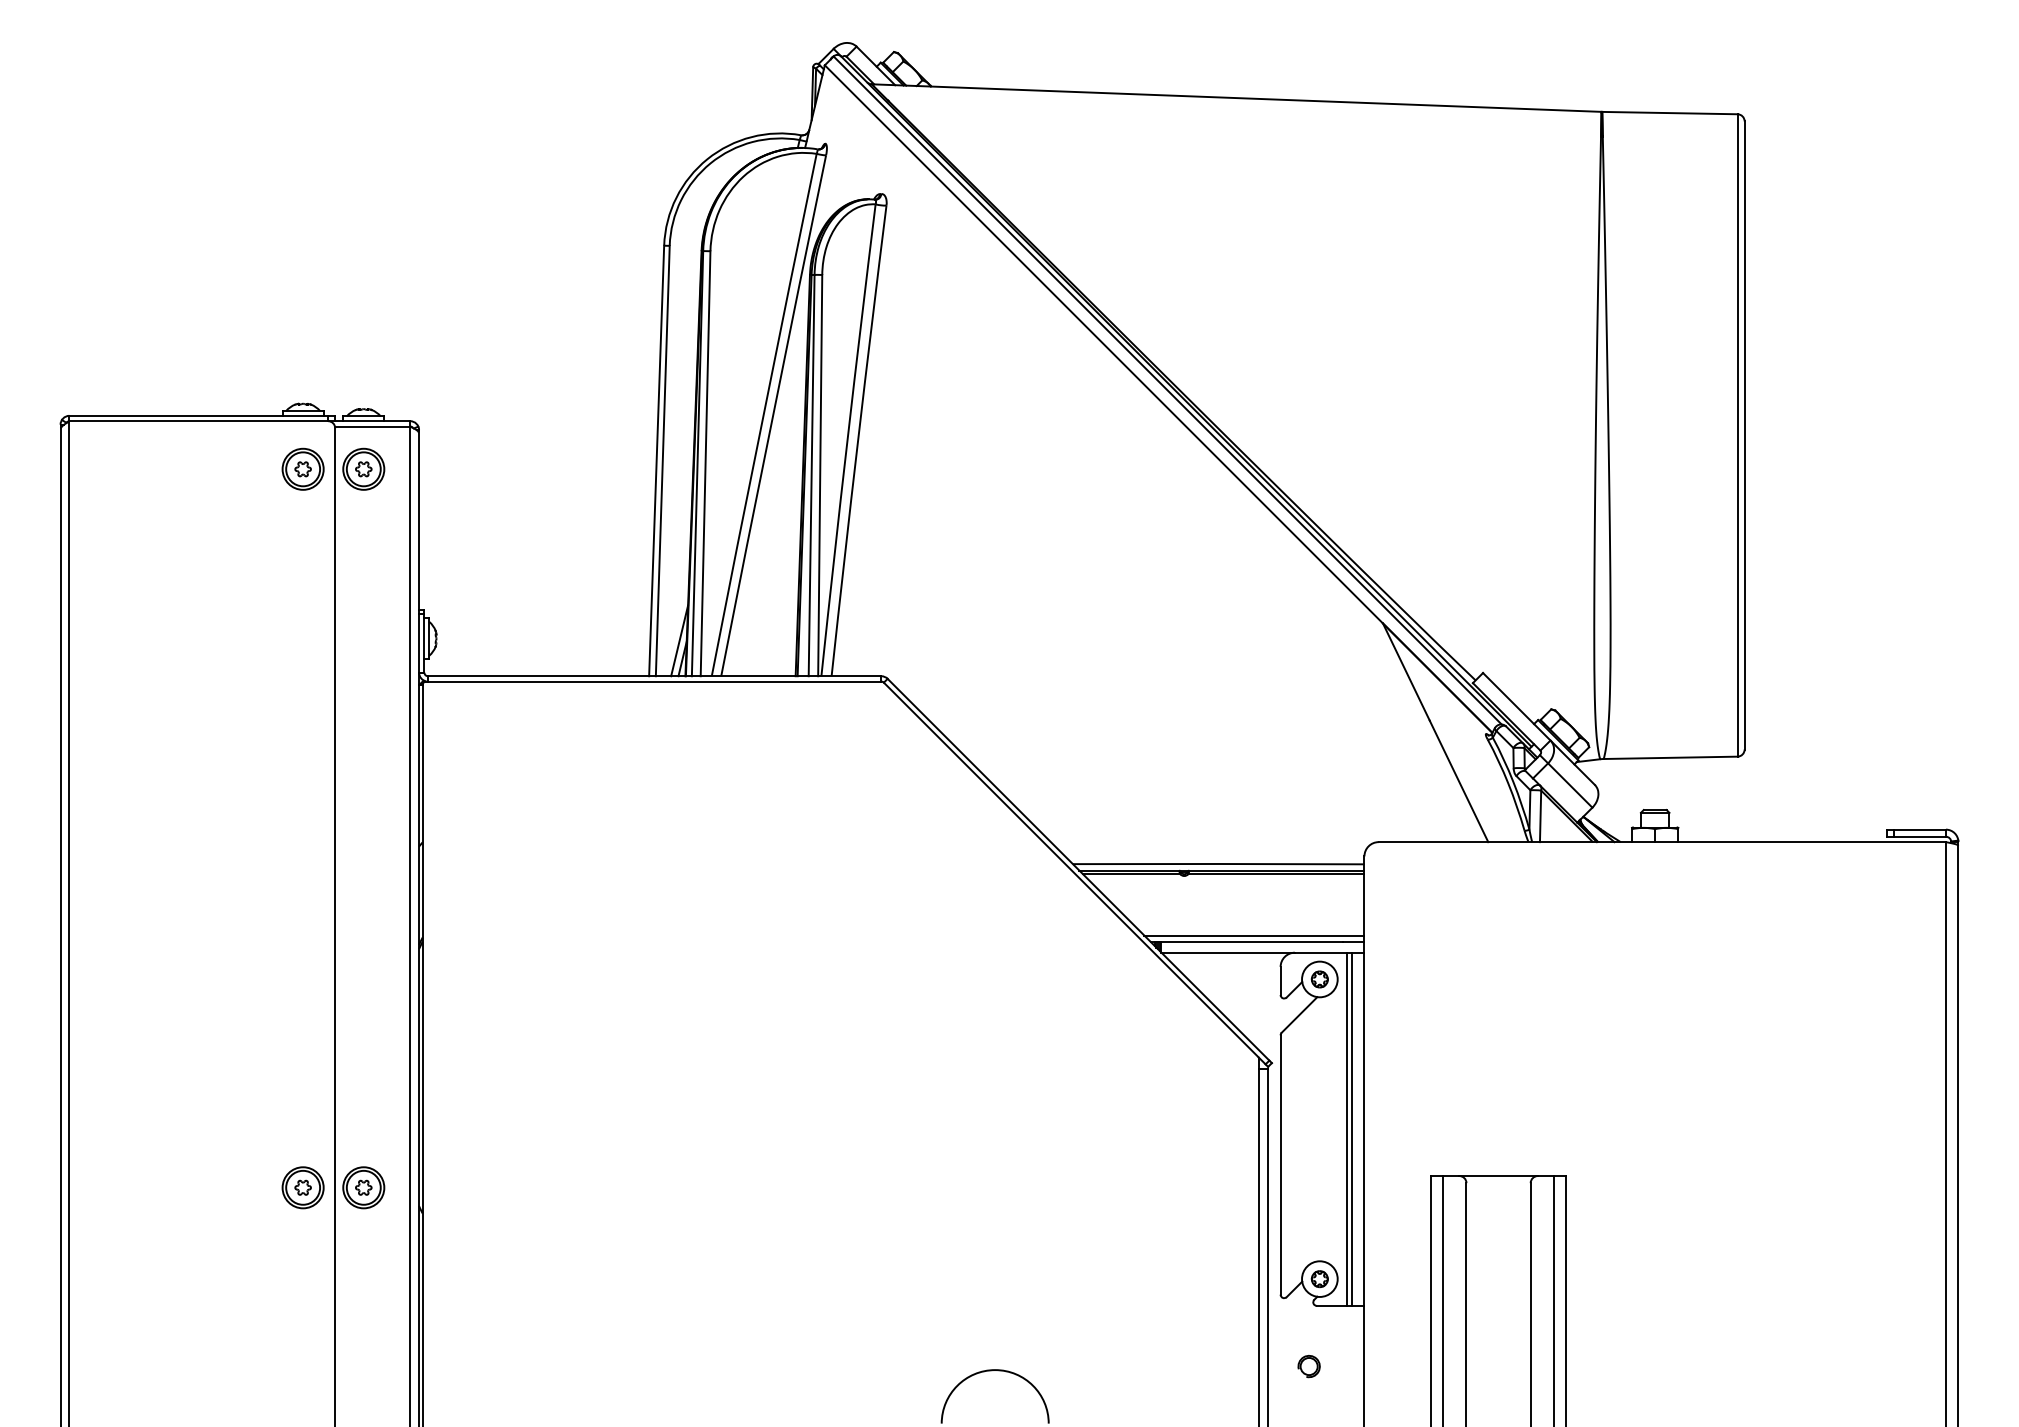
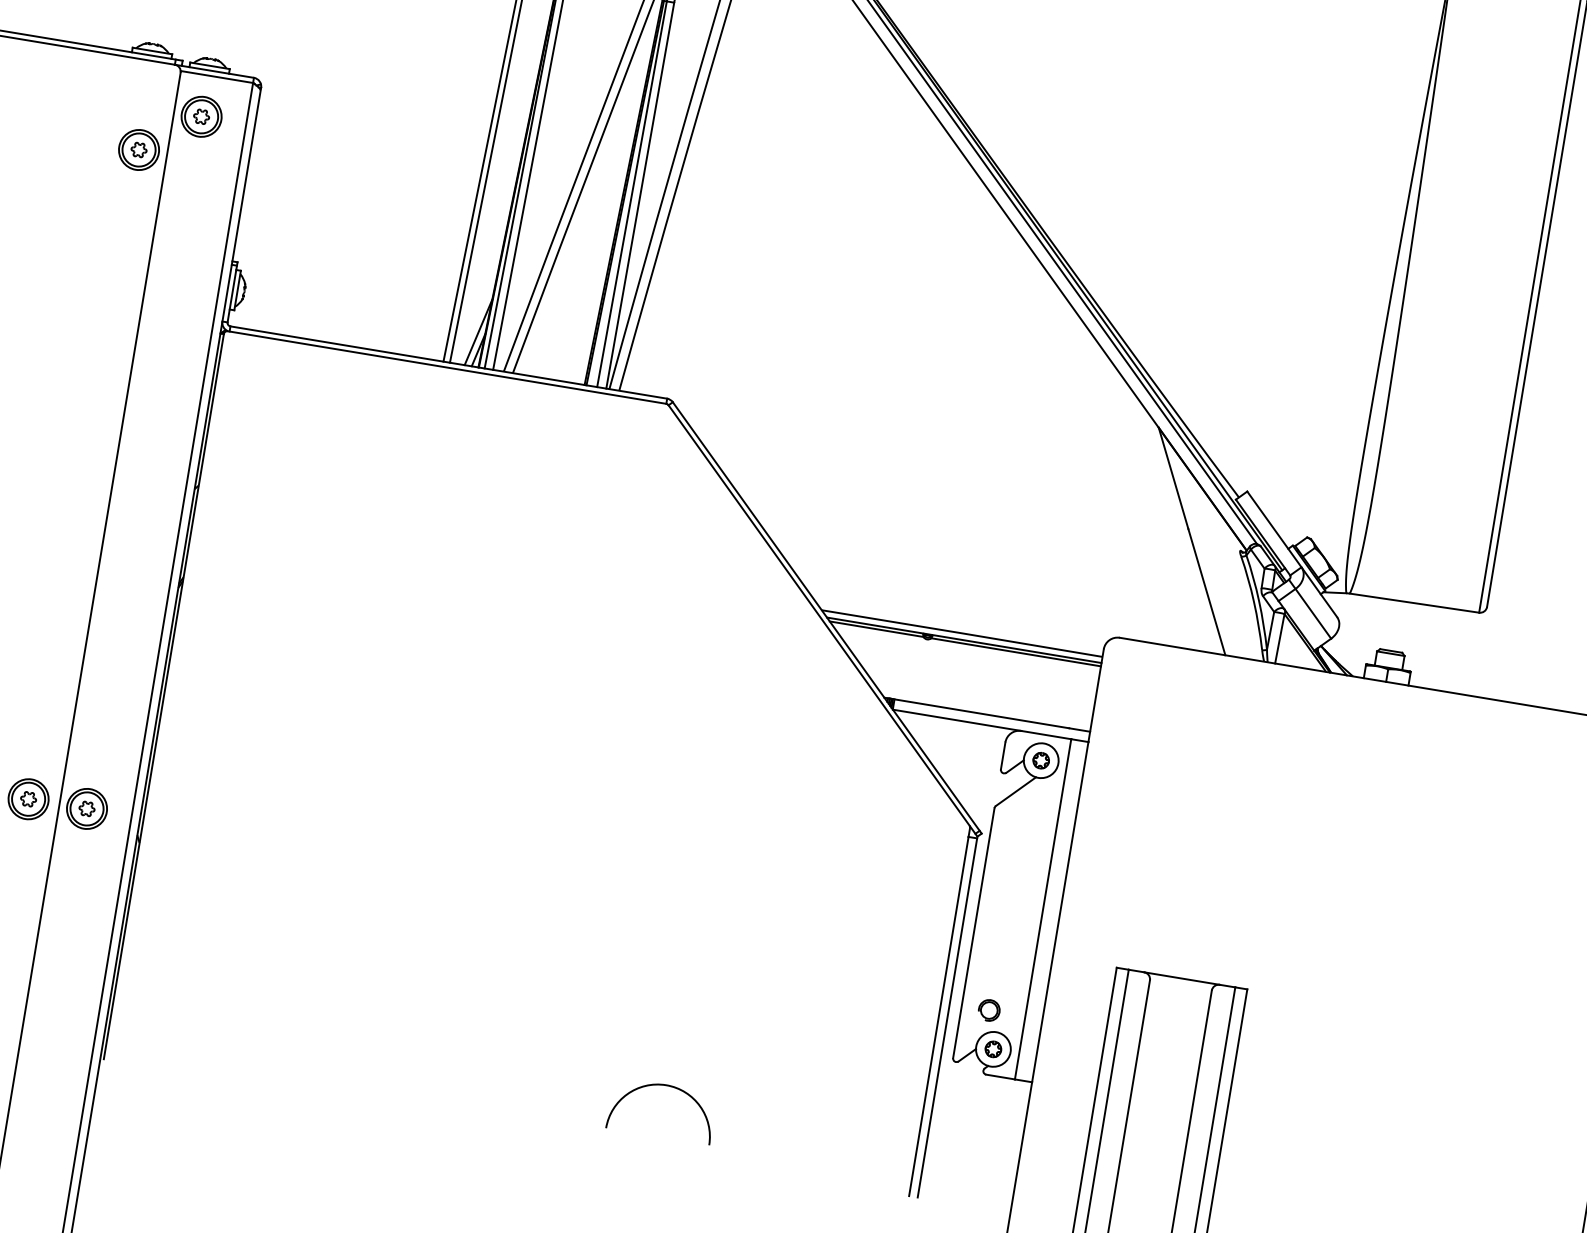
part: (302, 468) -> (138, 149), moved
line: (1254, 935) -> (985, 707), removed
line: (1351, 1128) -> (1047, 909), removed
part: (1308, 1366) -> (988, 1010), moved

